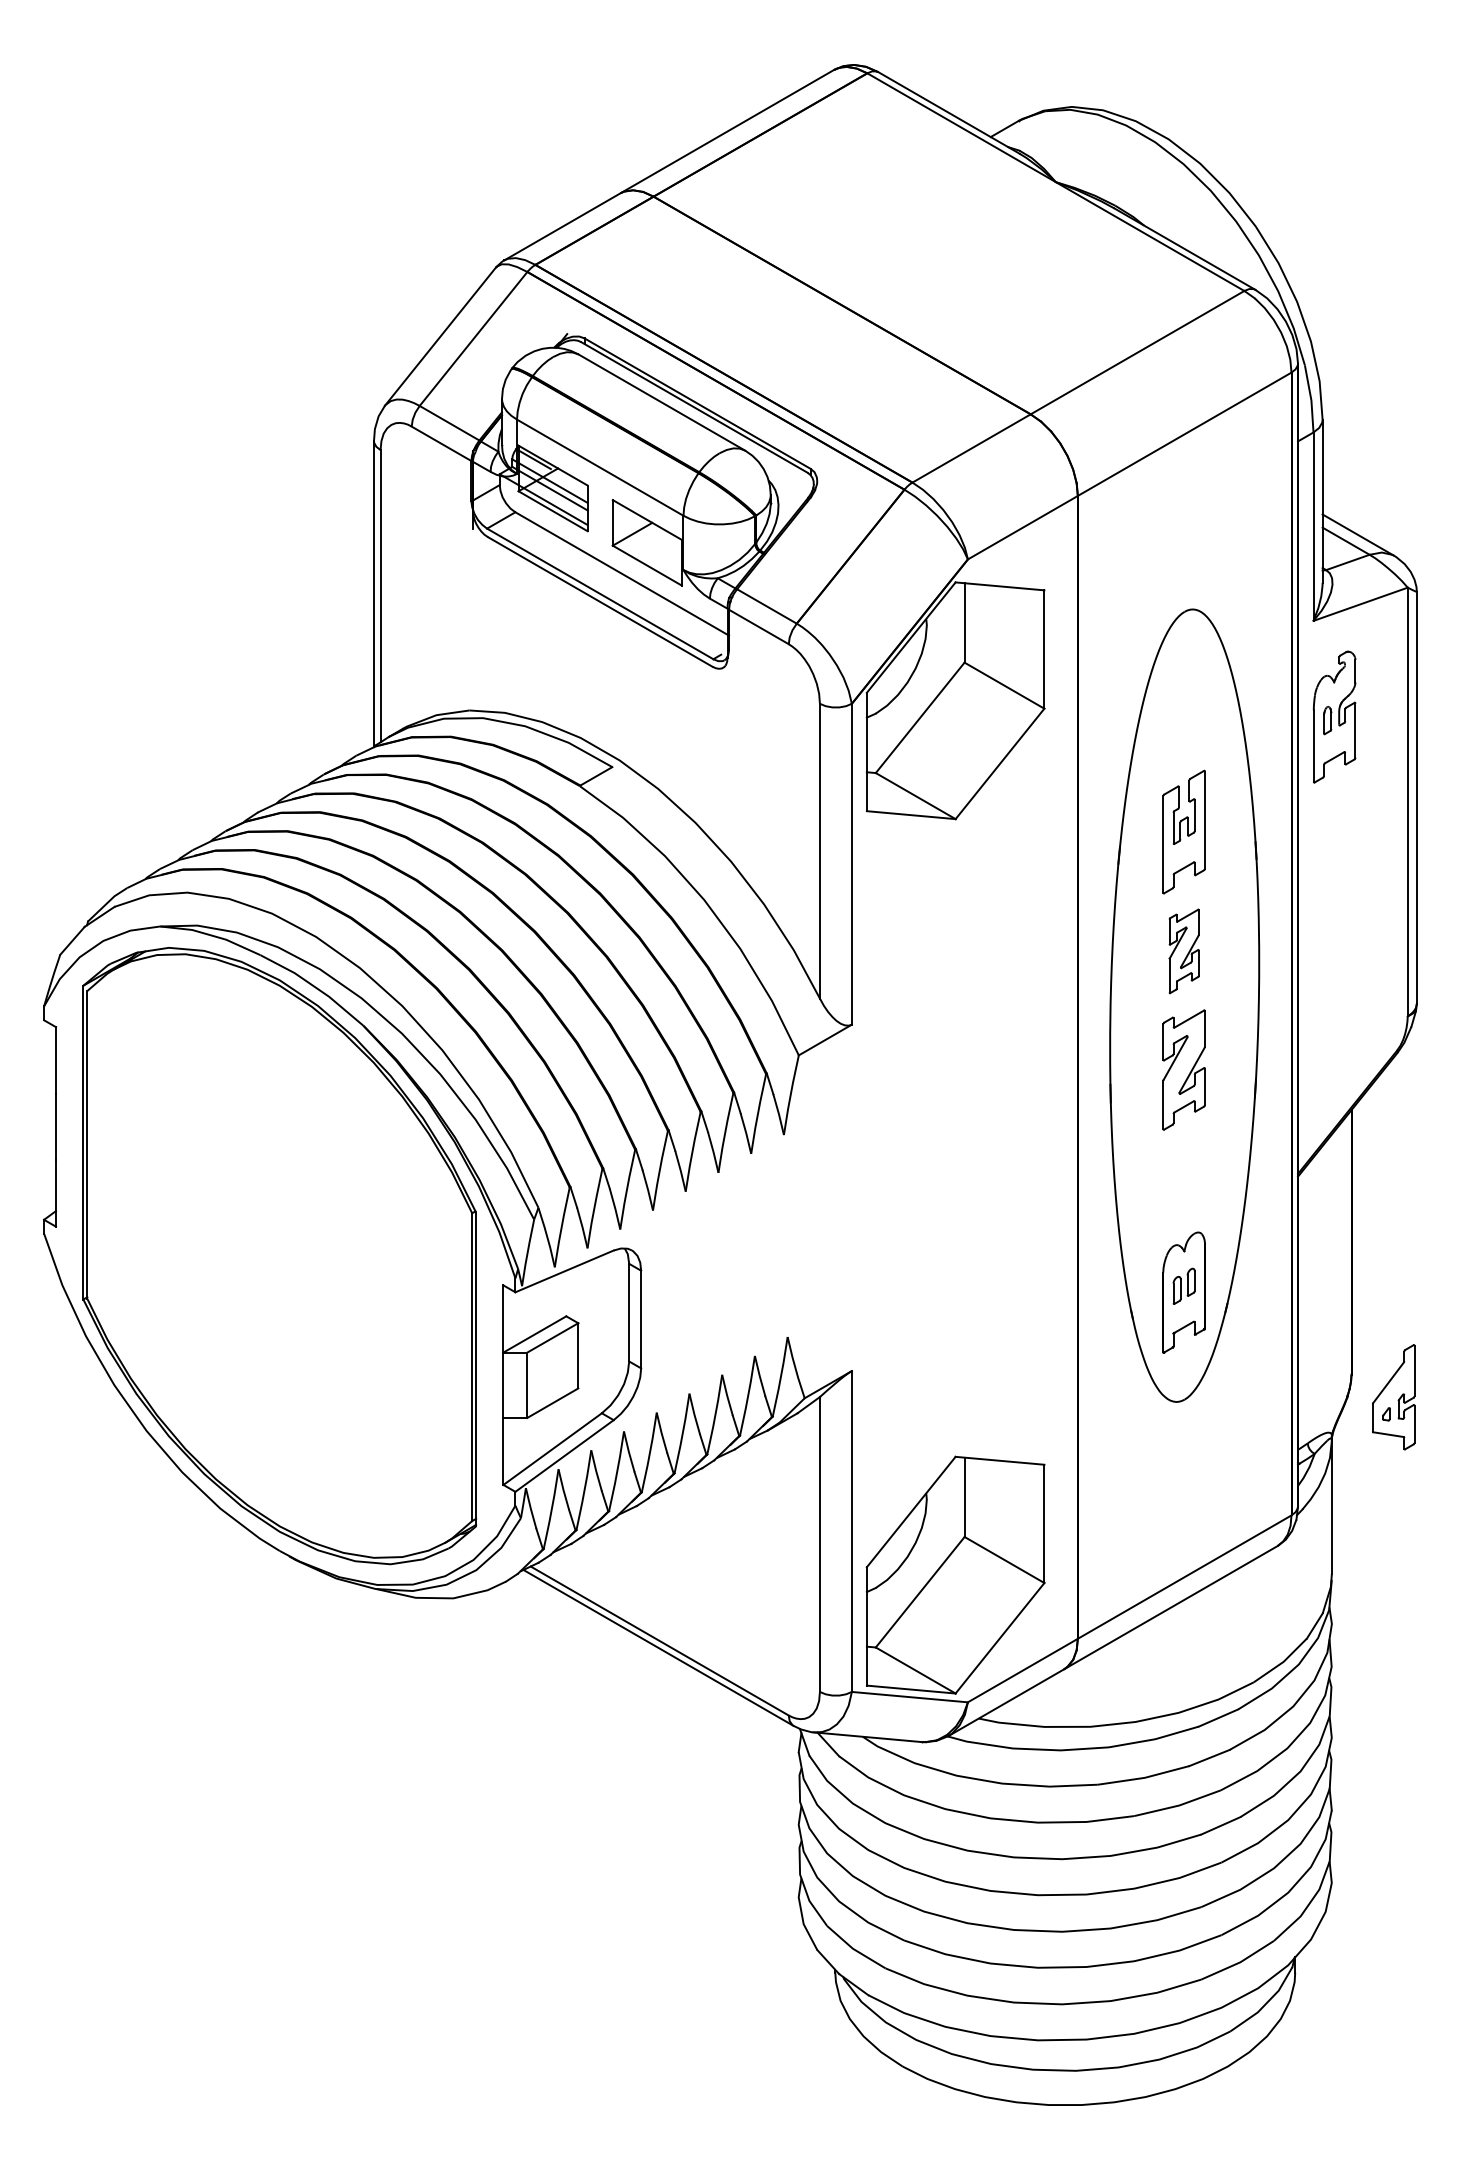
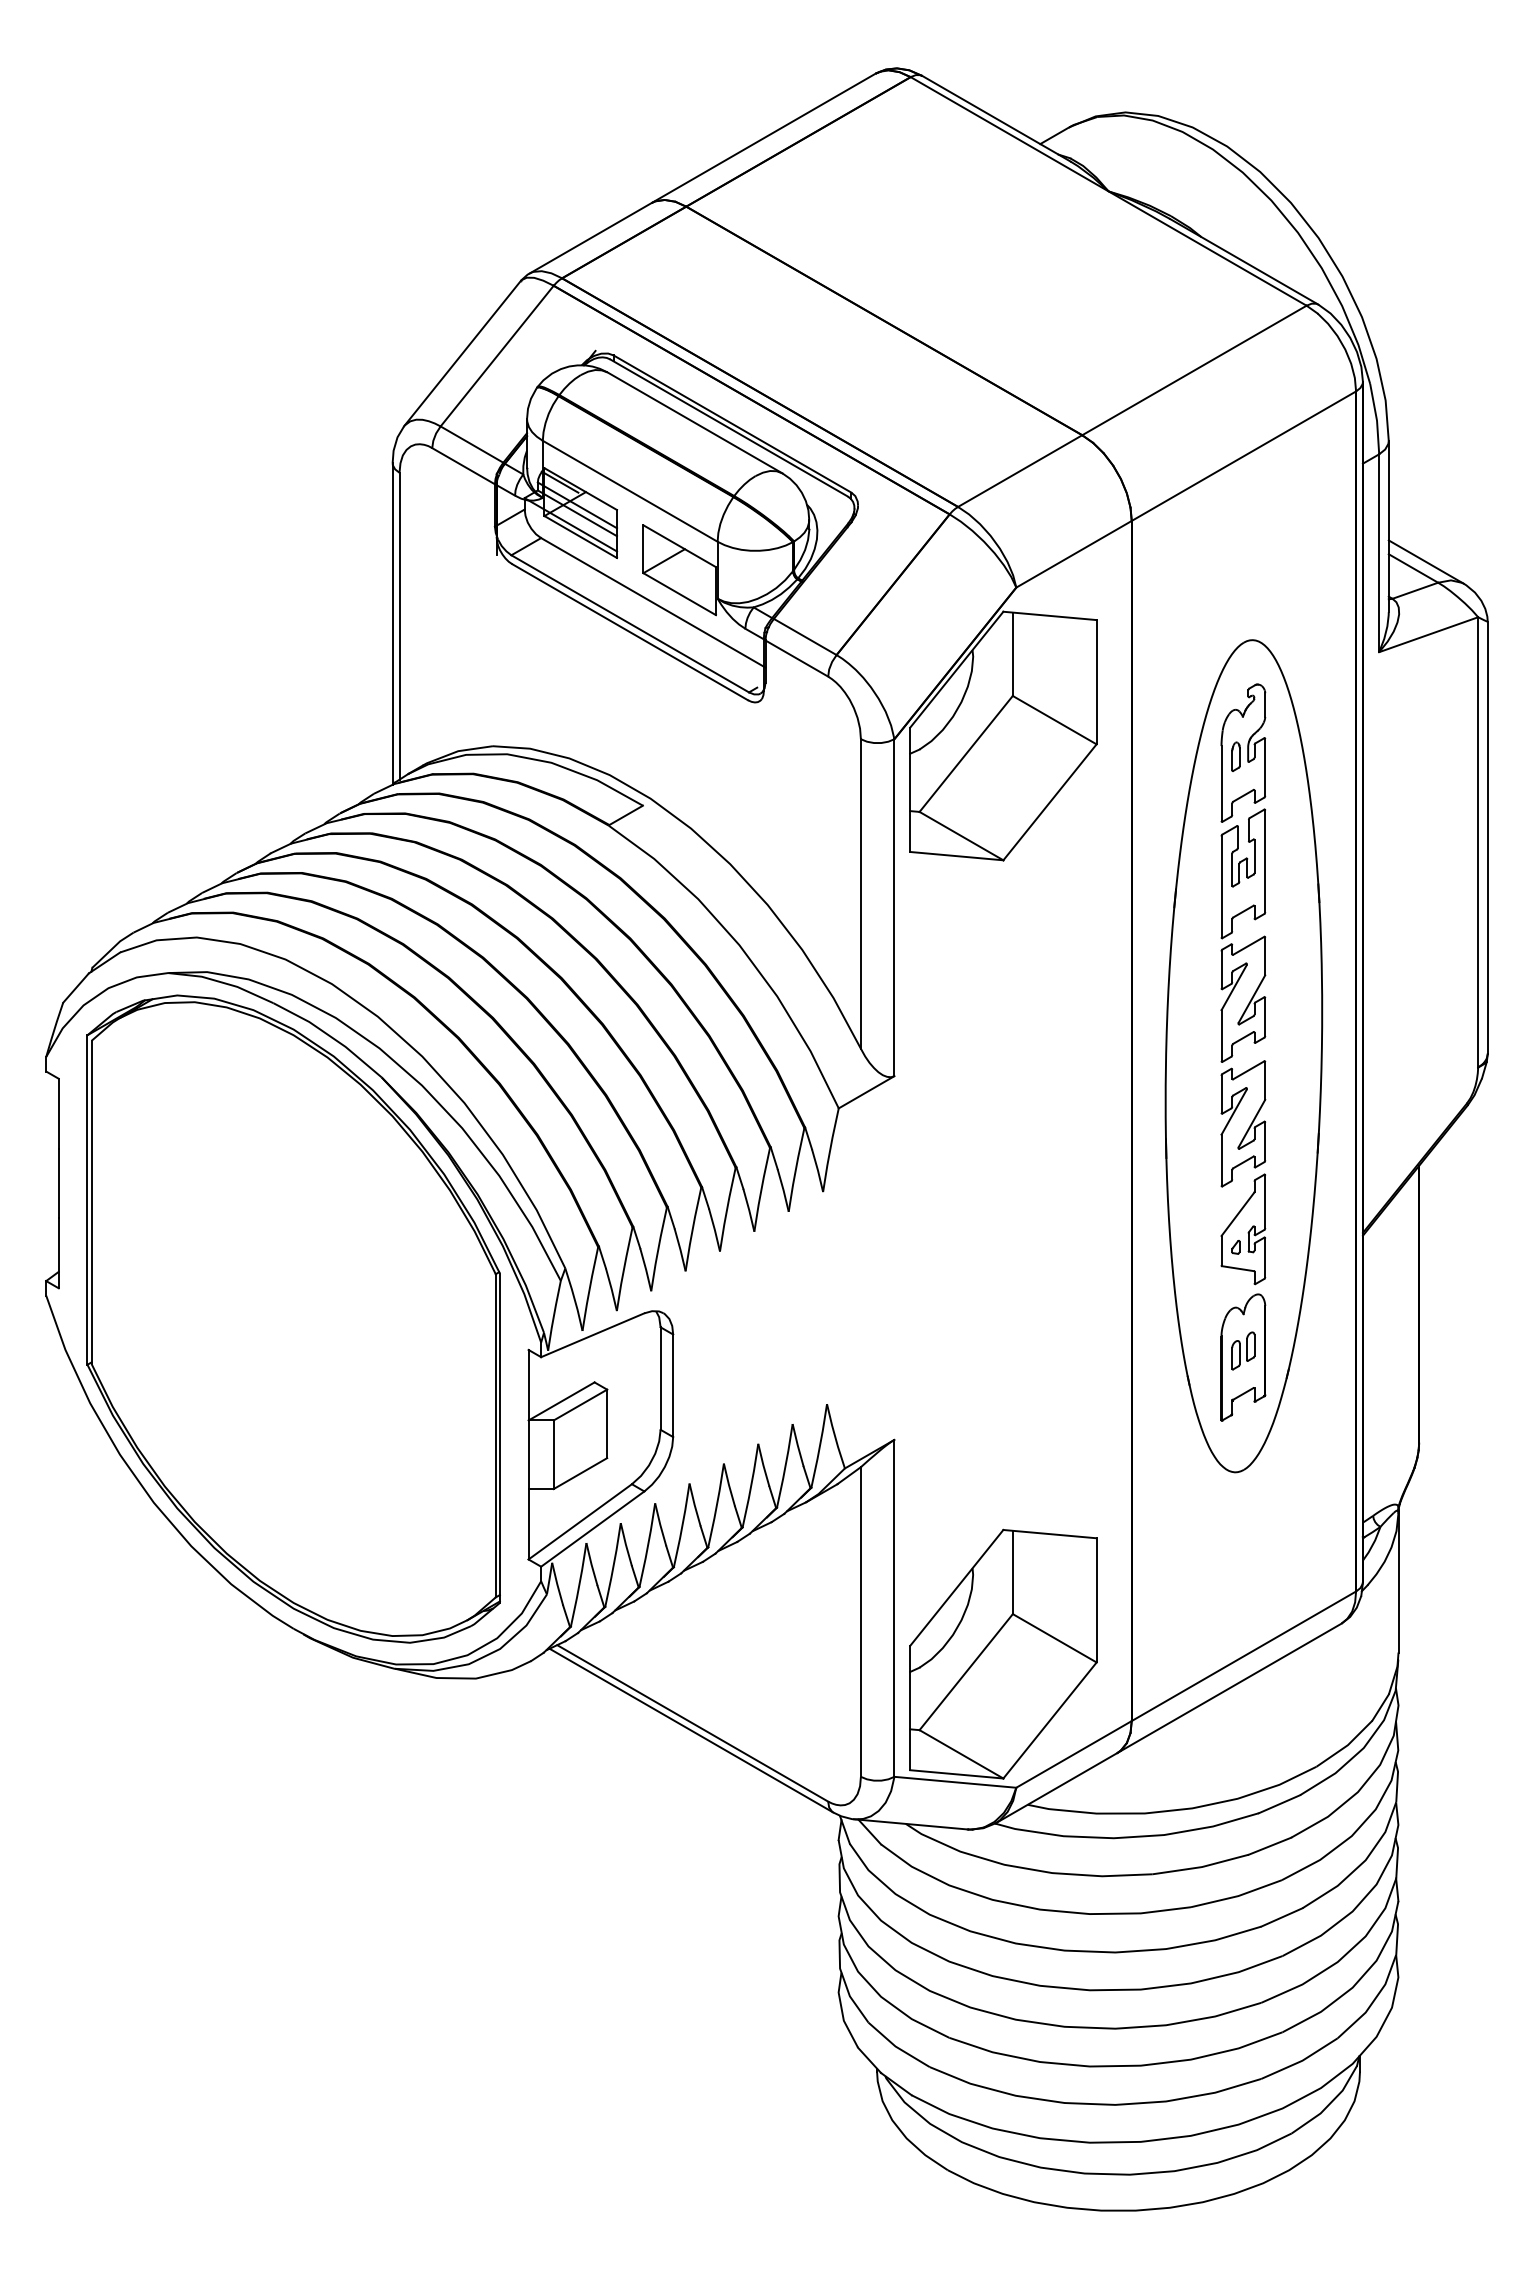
part: (1334, 716) -> (1243, 752), moved
part: (1184, 950) -> (1243, 998), size x1.43
part: (1393, 1397) -> (1243, 1229), moved

